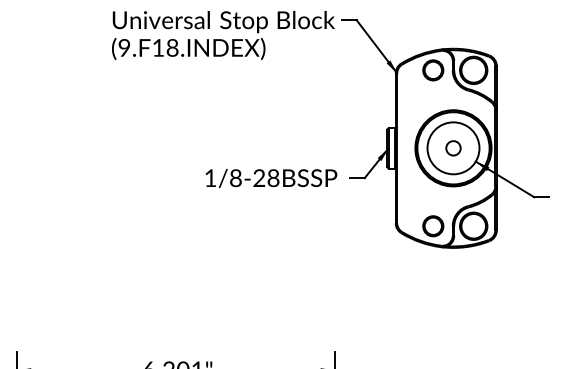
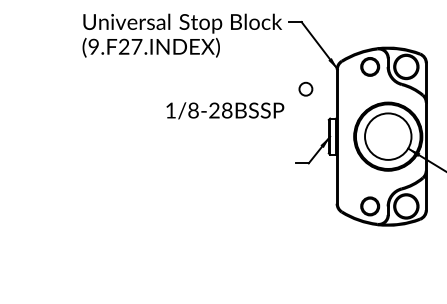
text: (165, 47) -> (130, 46), (9.F18.INDEX) -> (9.F27.INDEX)
circle: (453, 148) -> (305, 89), moved
text: (271, 178) -> (225, 110), moved

